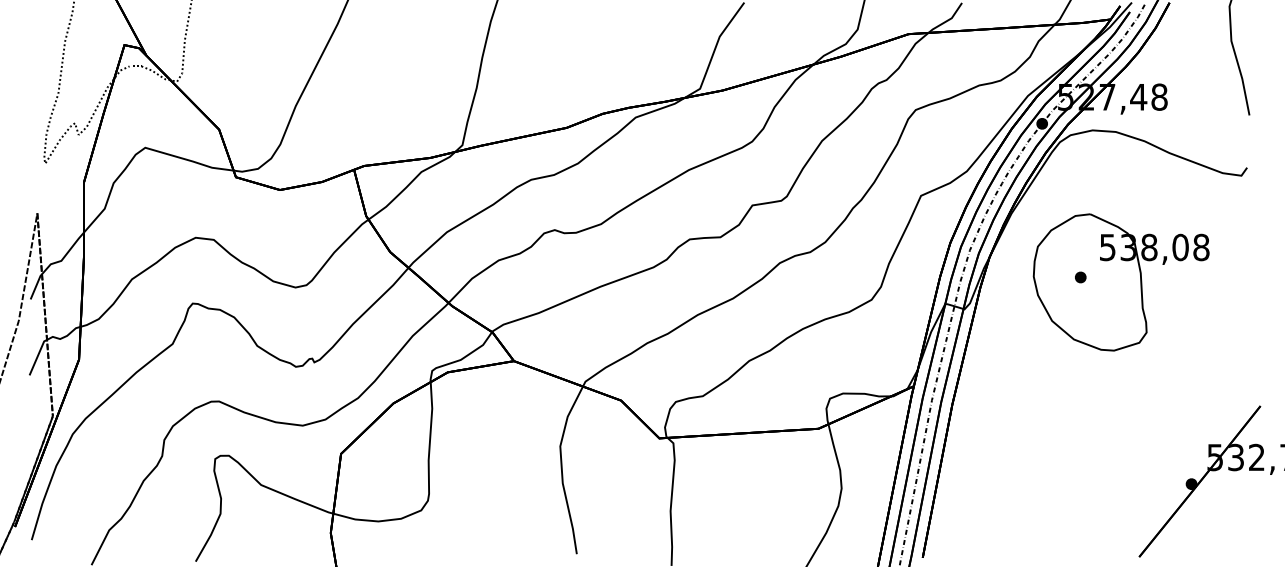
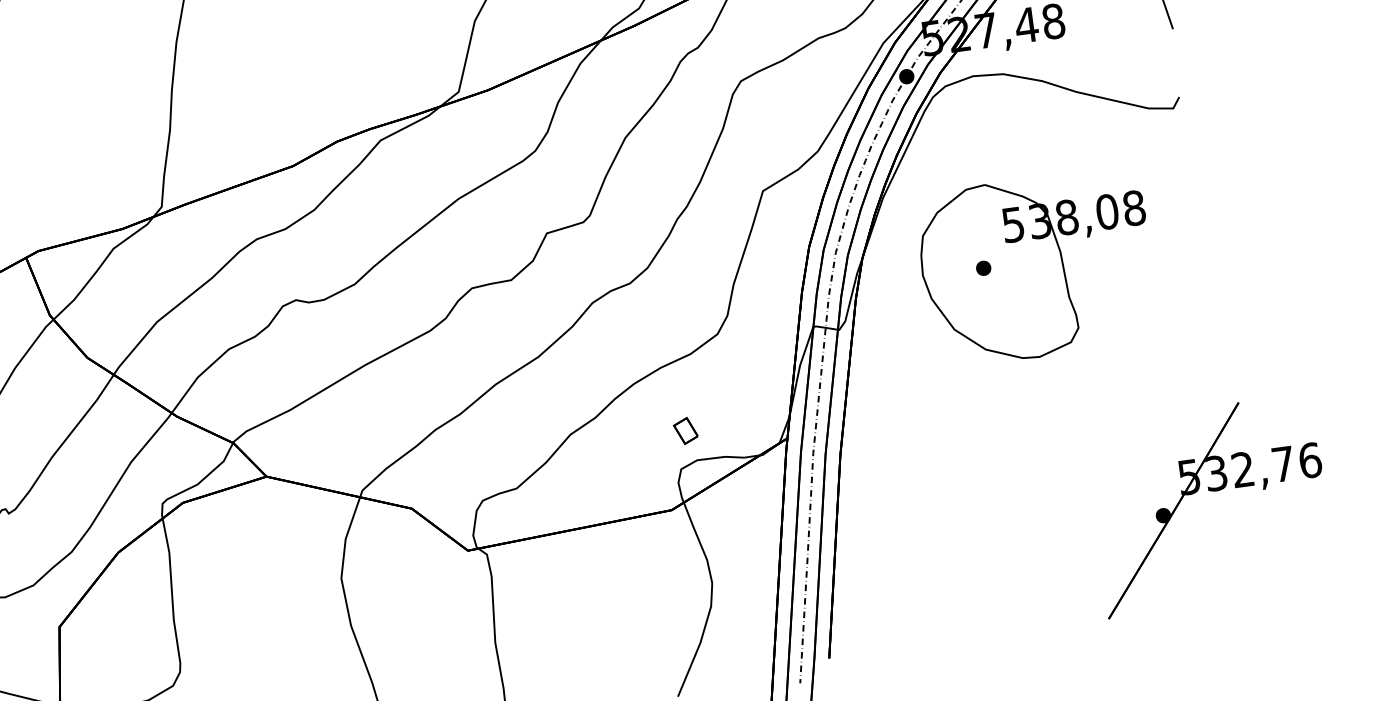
part: (837, 369) -> (685, 430), added

